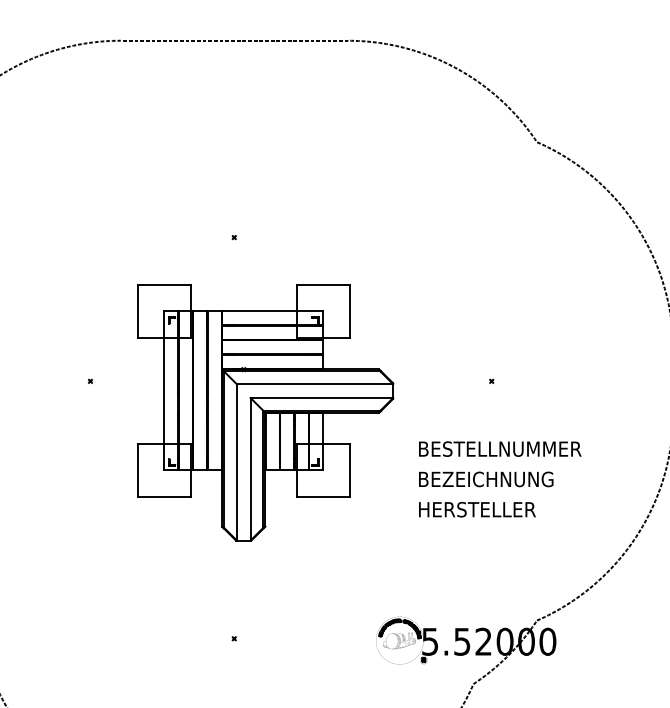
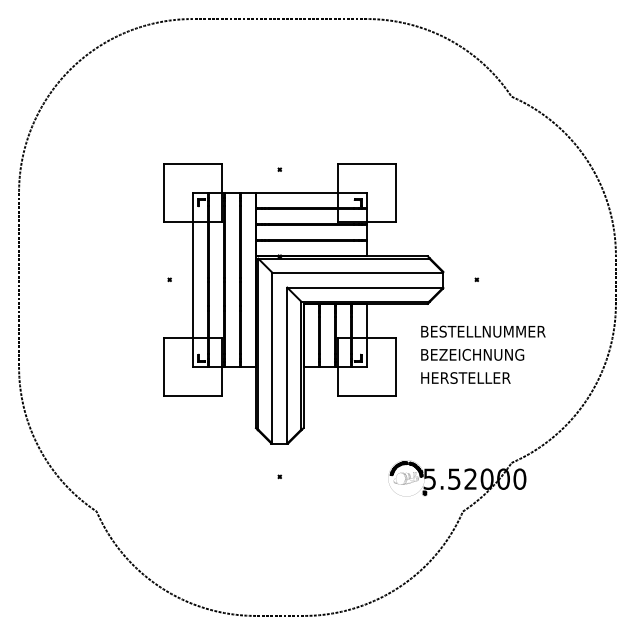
part: (265, 412) -> (303, 303), size x1.43

